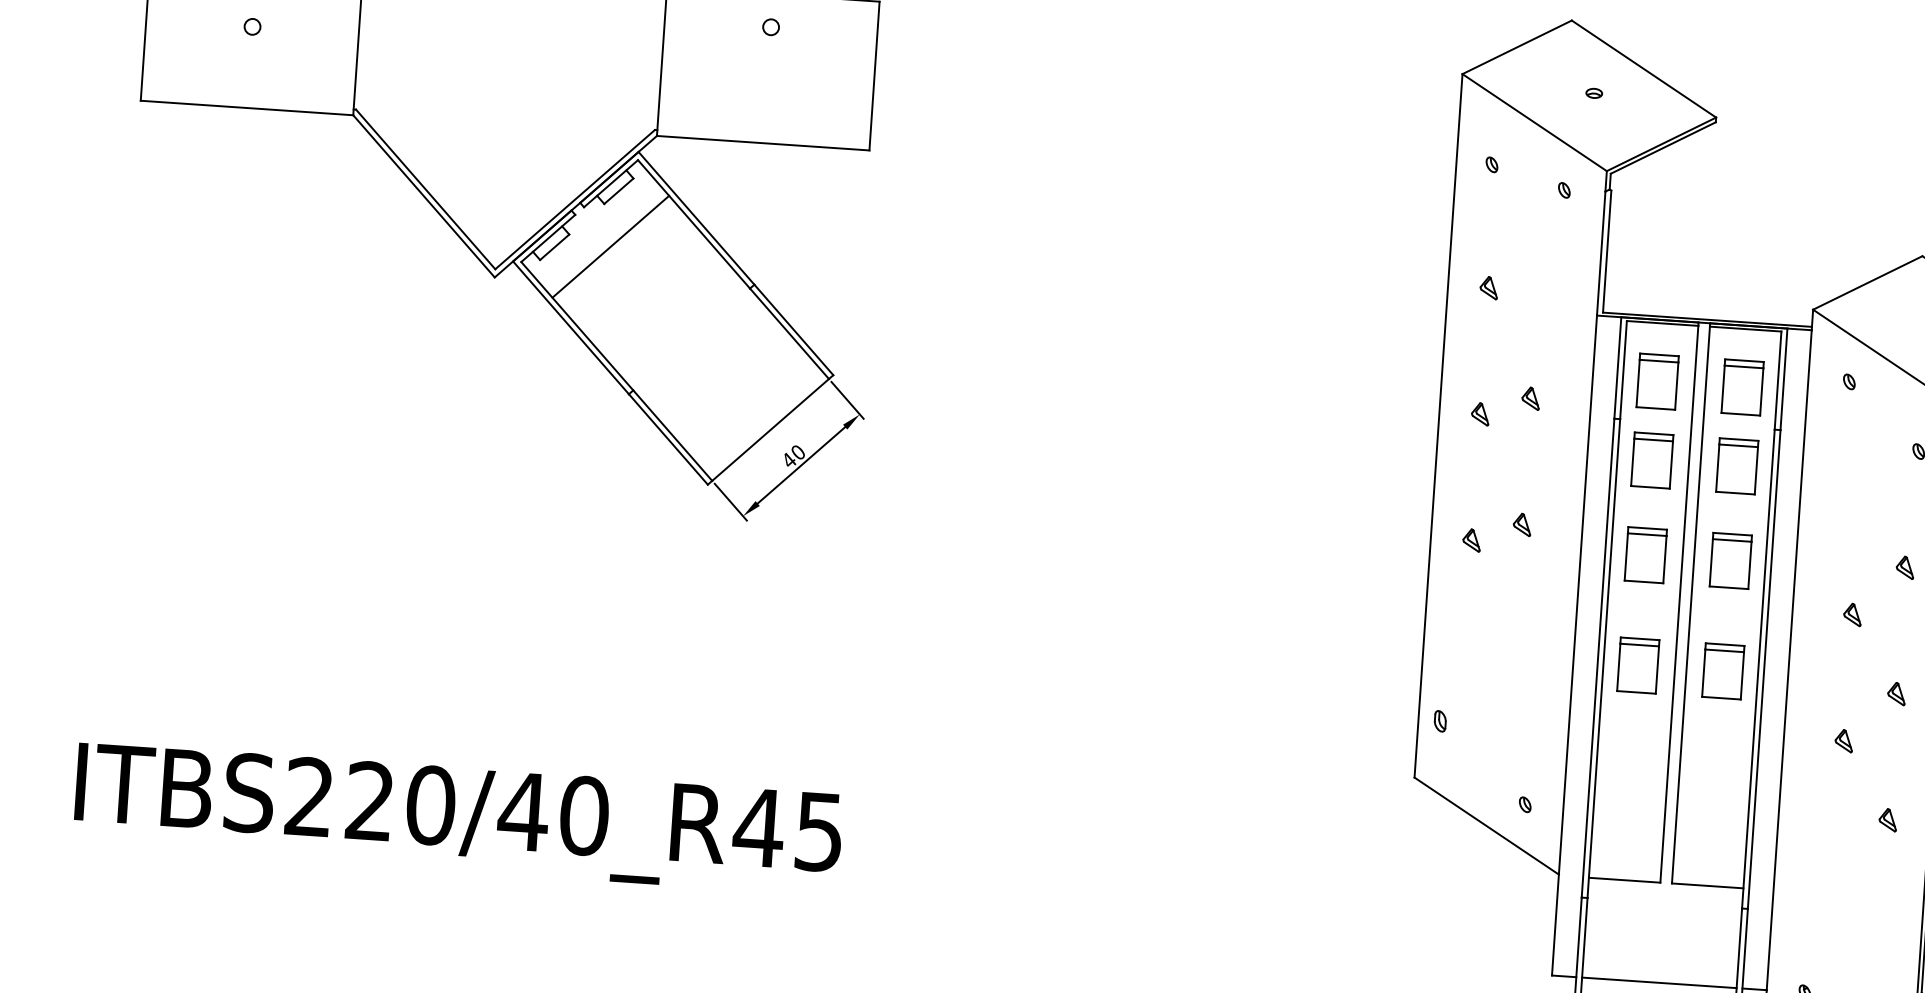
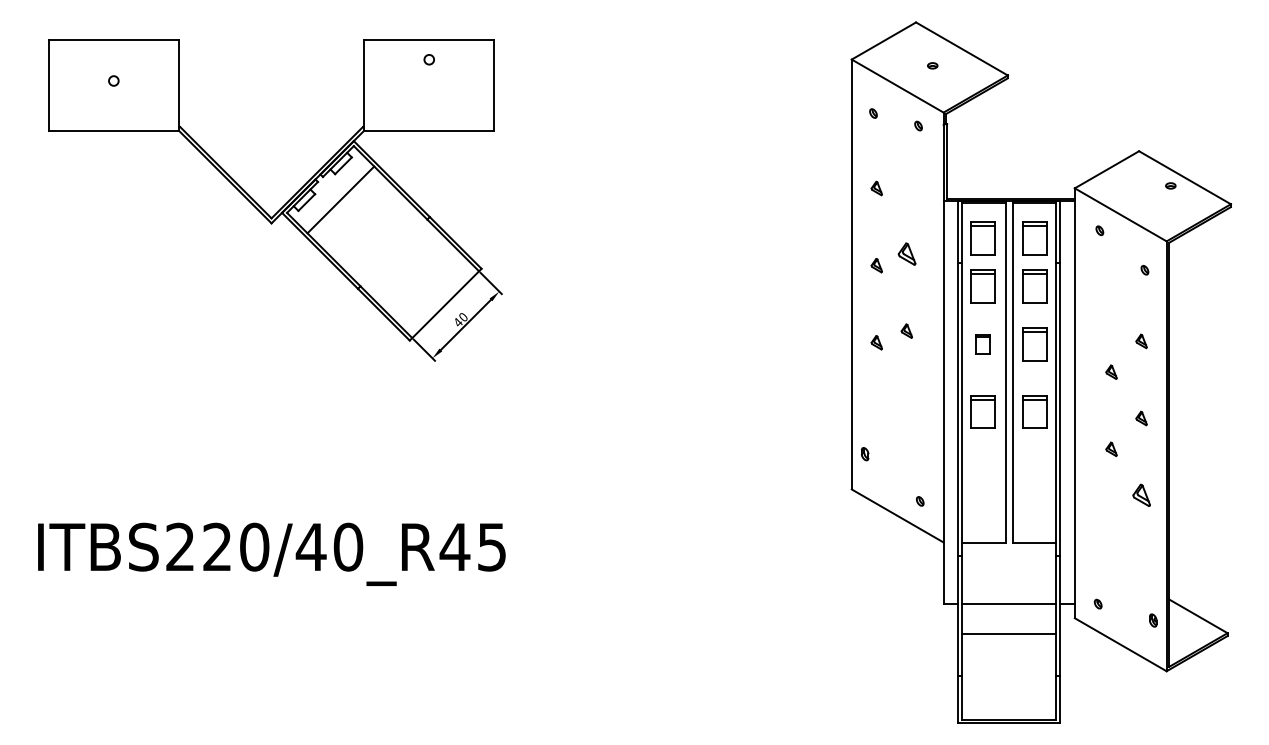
part: (1530, 397) -> (906, 253), size x1.6
part: (1644, 554) -> (982, 344), size x0.6
part: (1887, 819) -> (1141, 495), size x1.6

